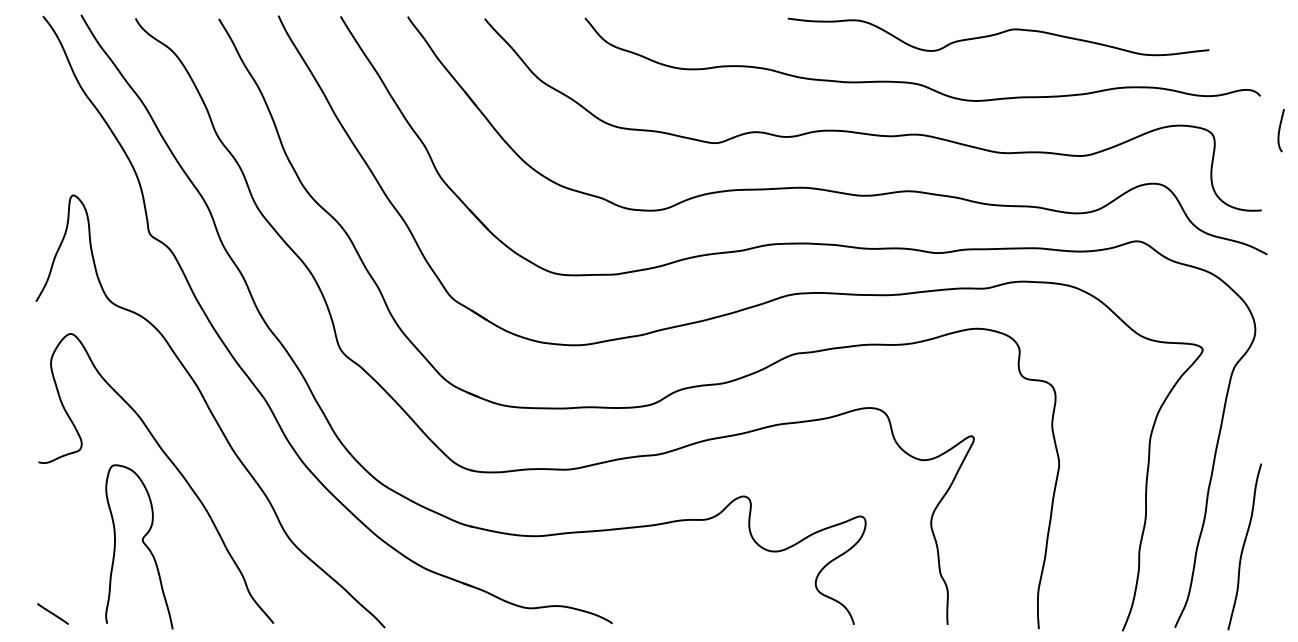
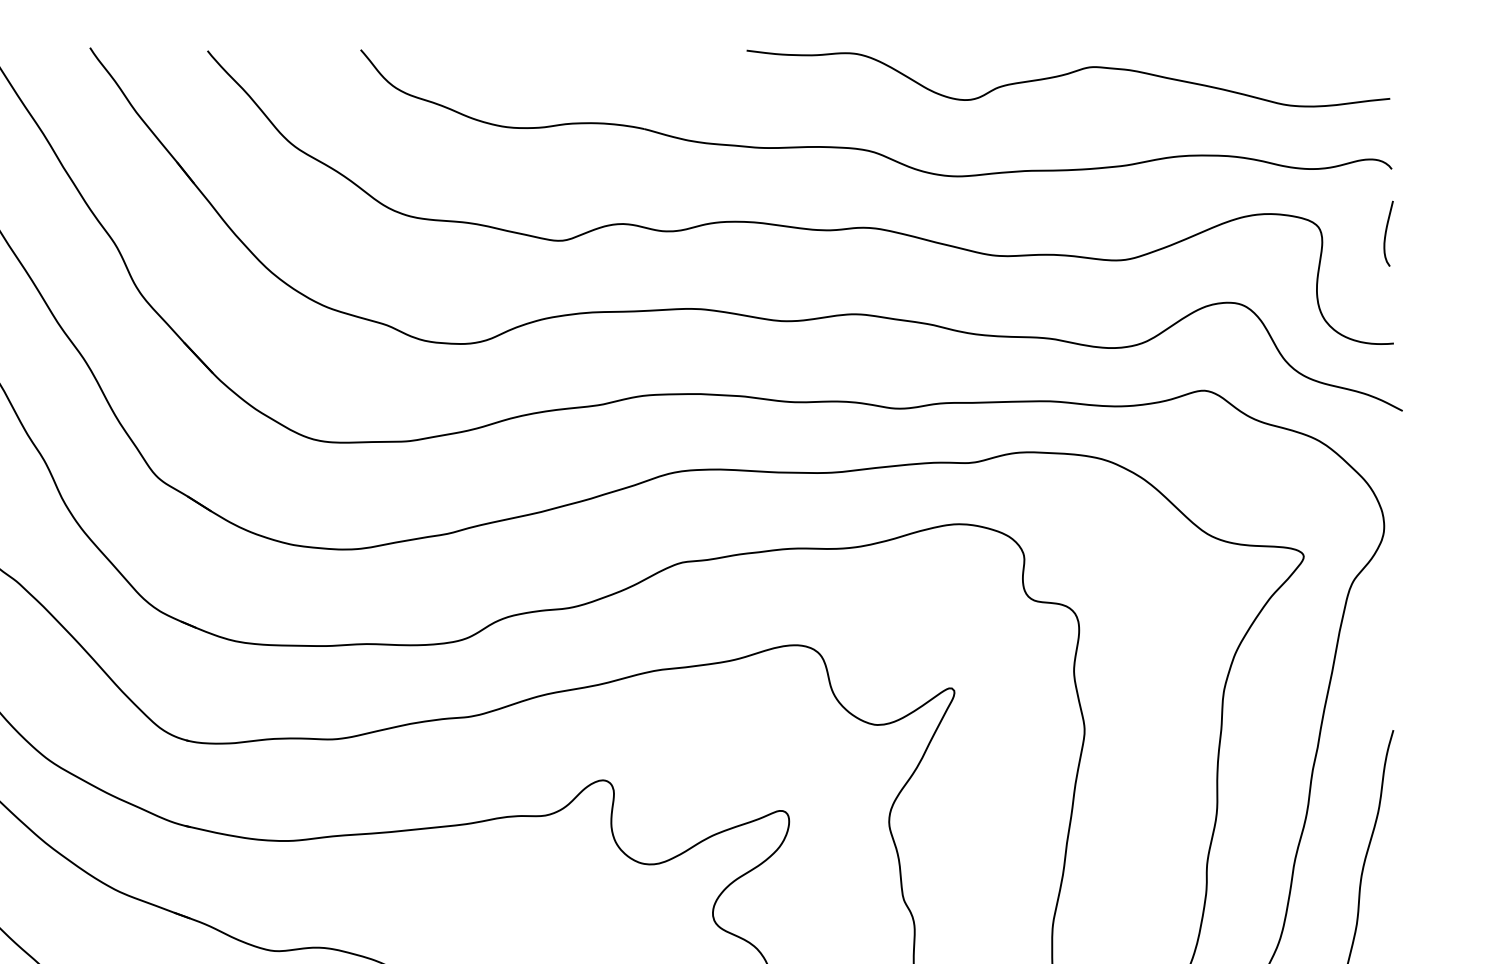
curve: (998, 34) -> (1068, 74), moved
curve: (1280, 130) -> (1387, 233), moved

